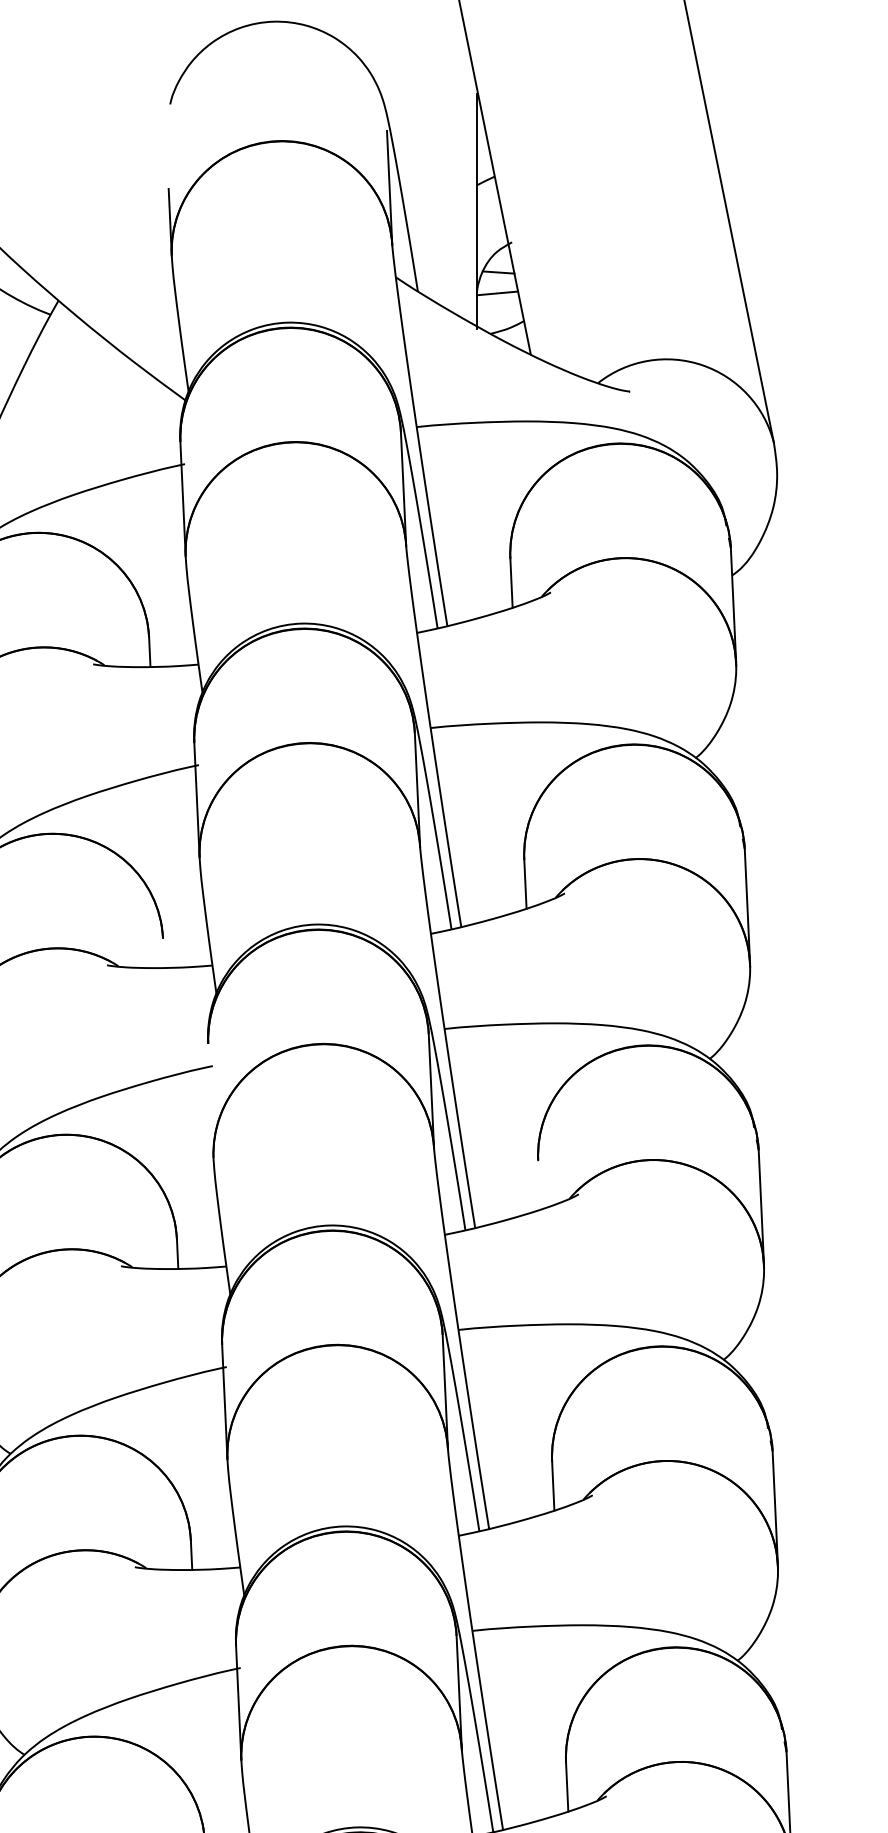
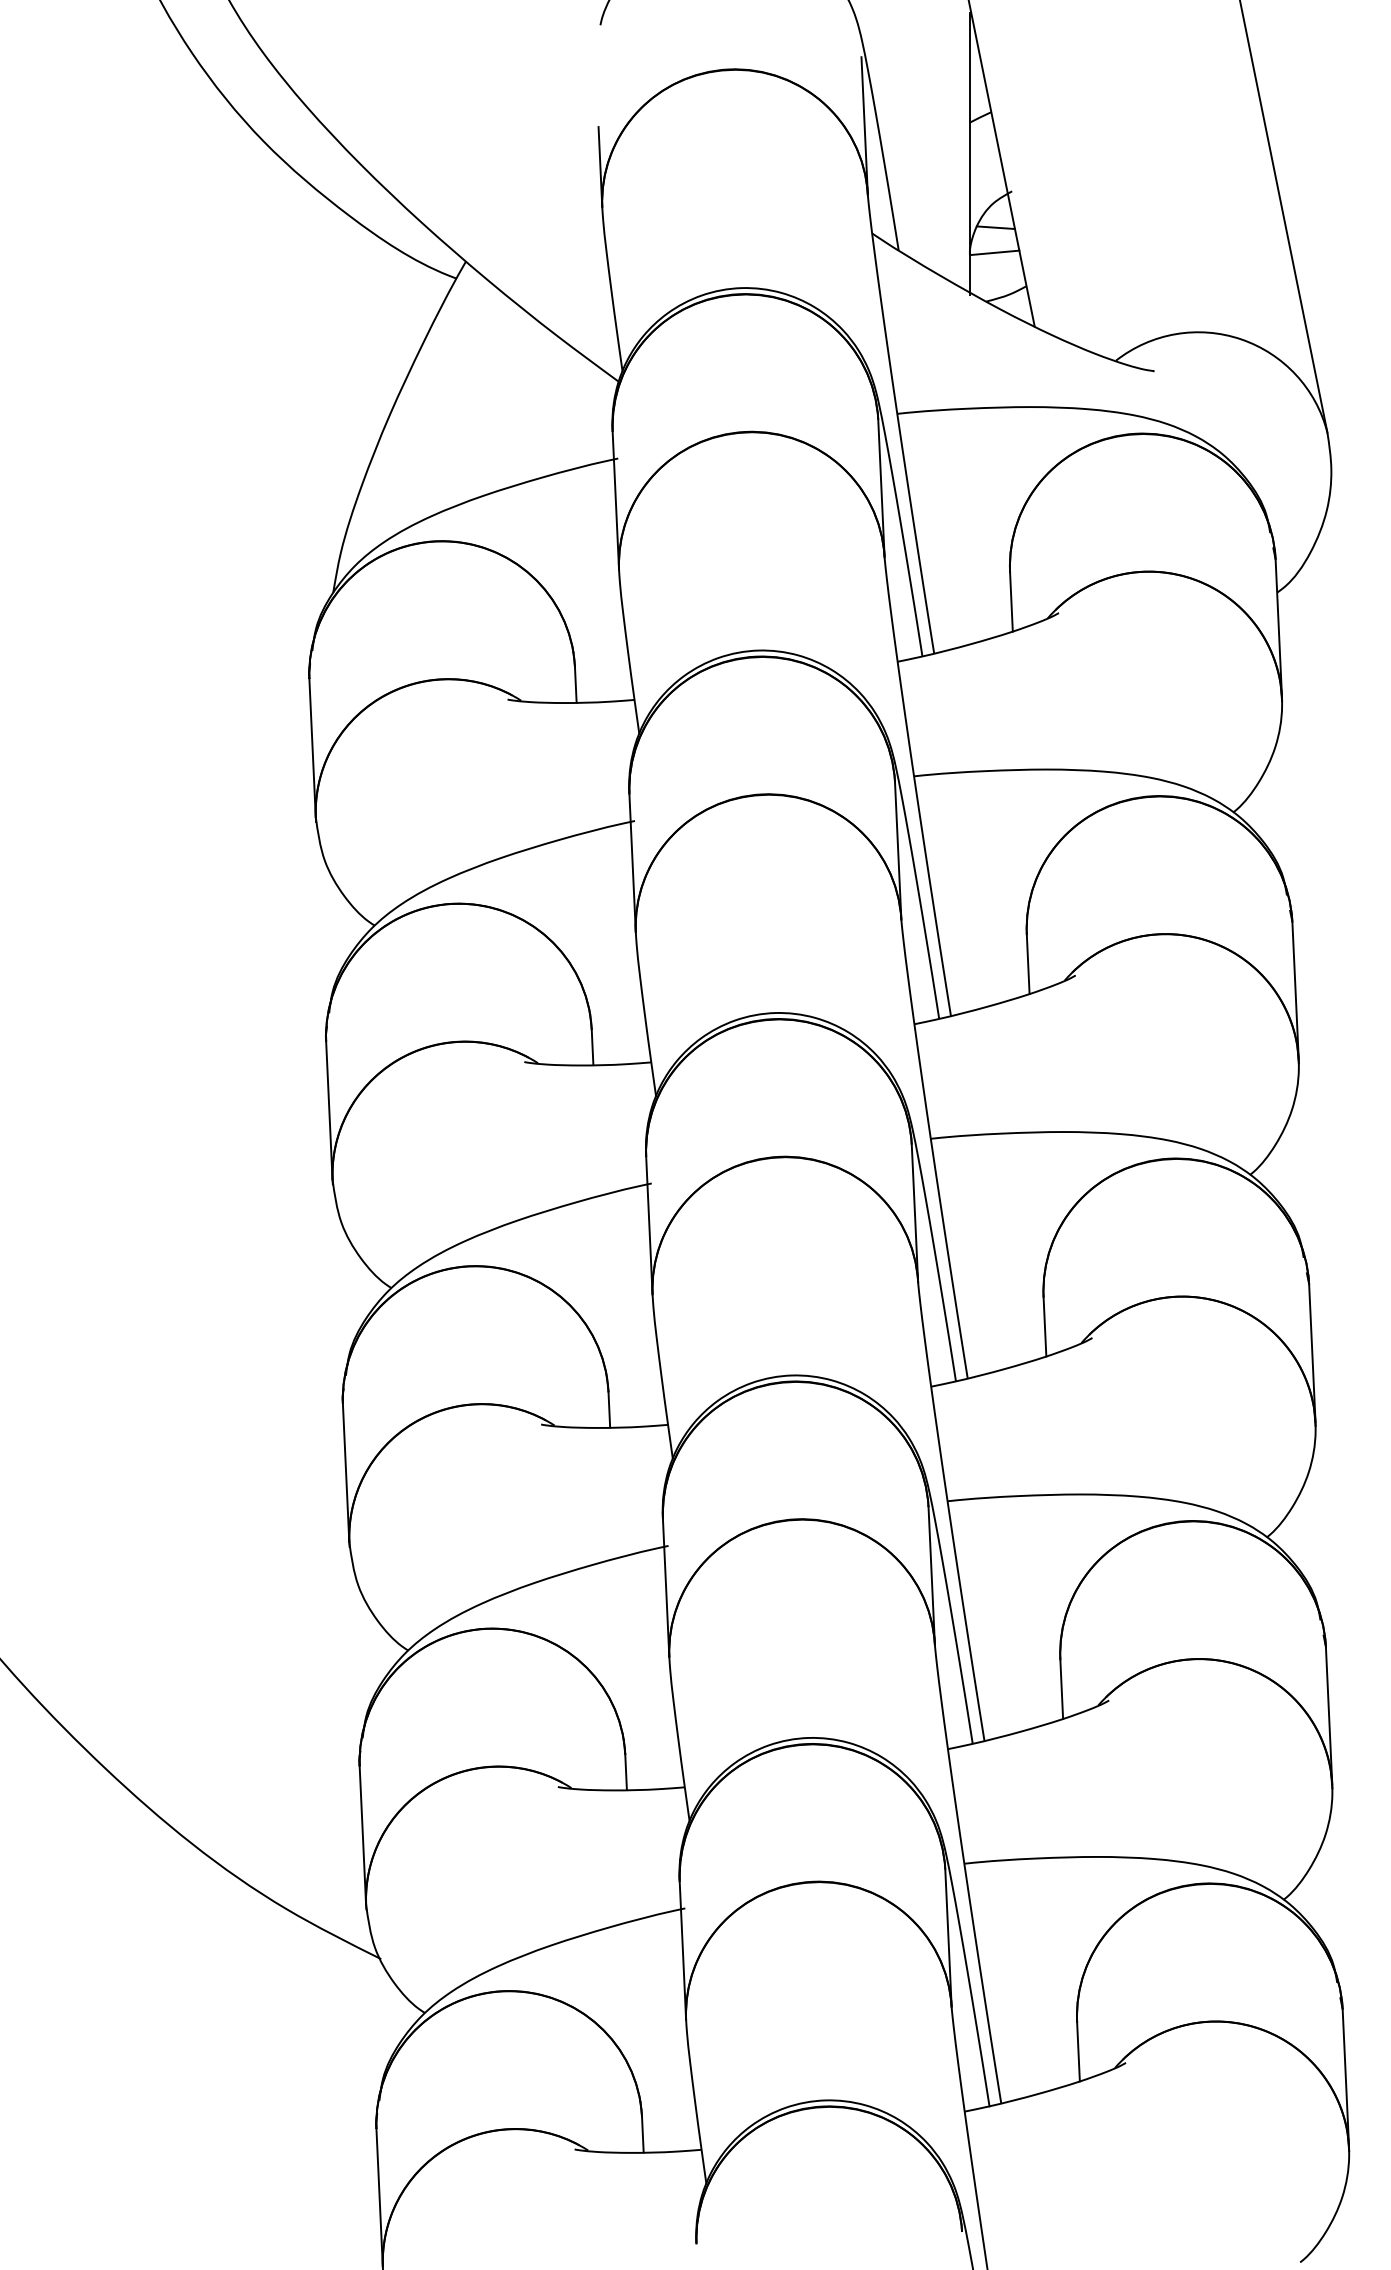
line: (163, 953) -> (592, 1047), added
line: (210, 1100) -> (649, 1225), added
line: (538, 1184) -> (1044, 1326), added

